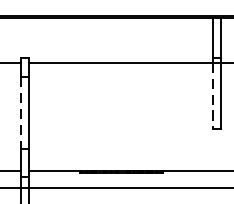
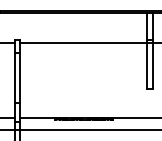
line: (213, 96) -> (147, 66), dashed -> solid
line: (20, 113) -> (14, 78), dashed -> solid

